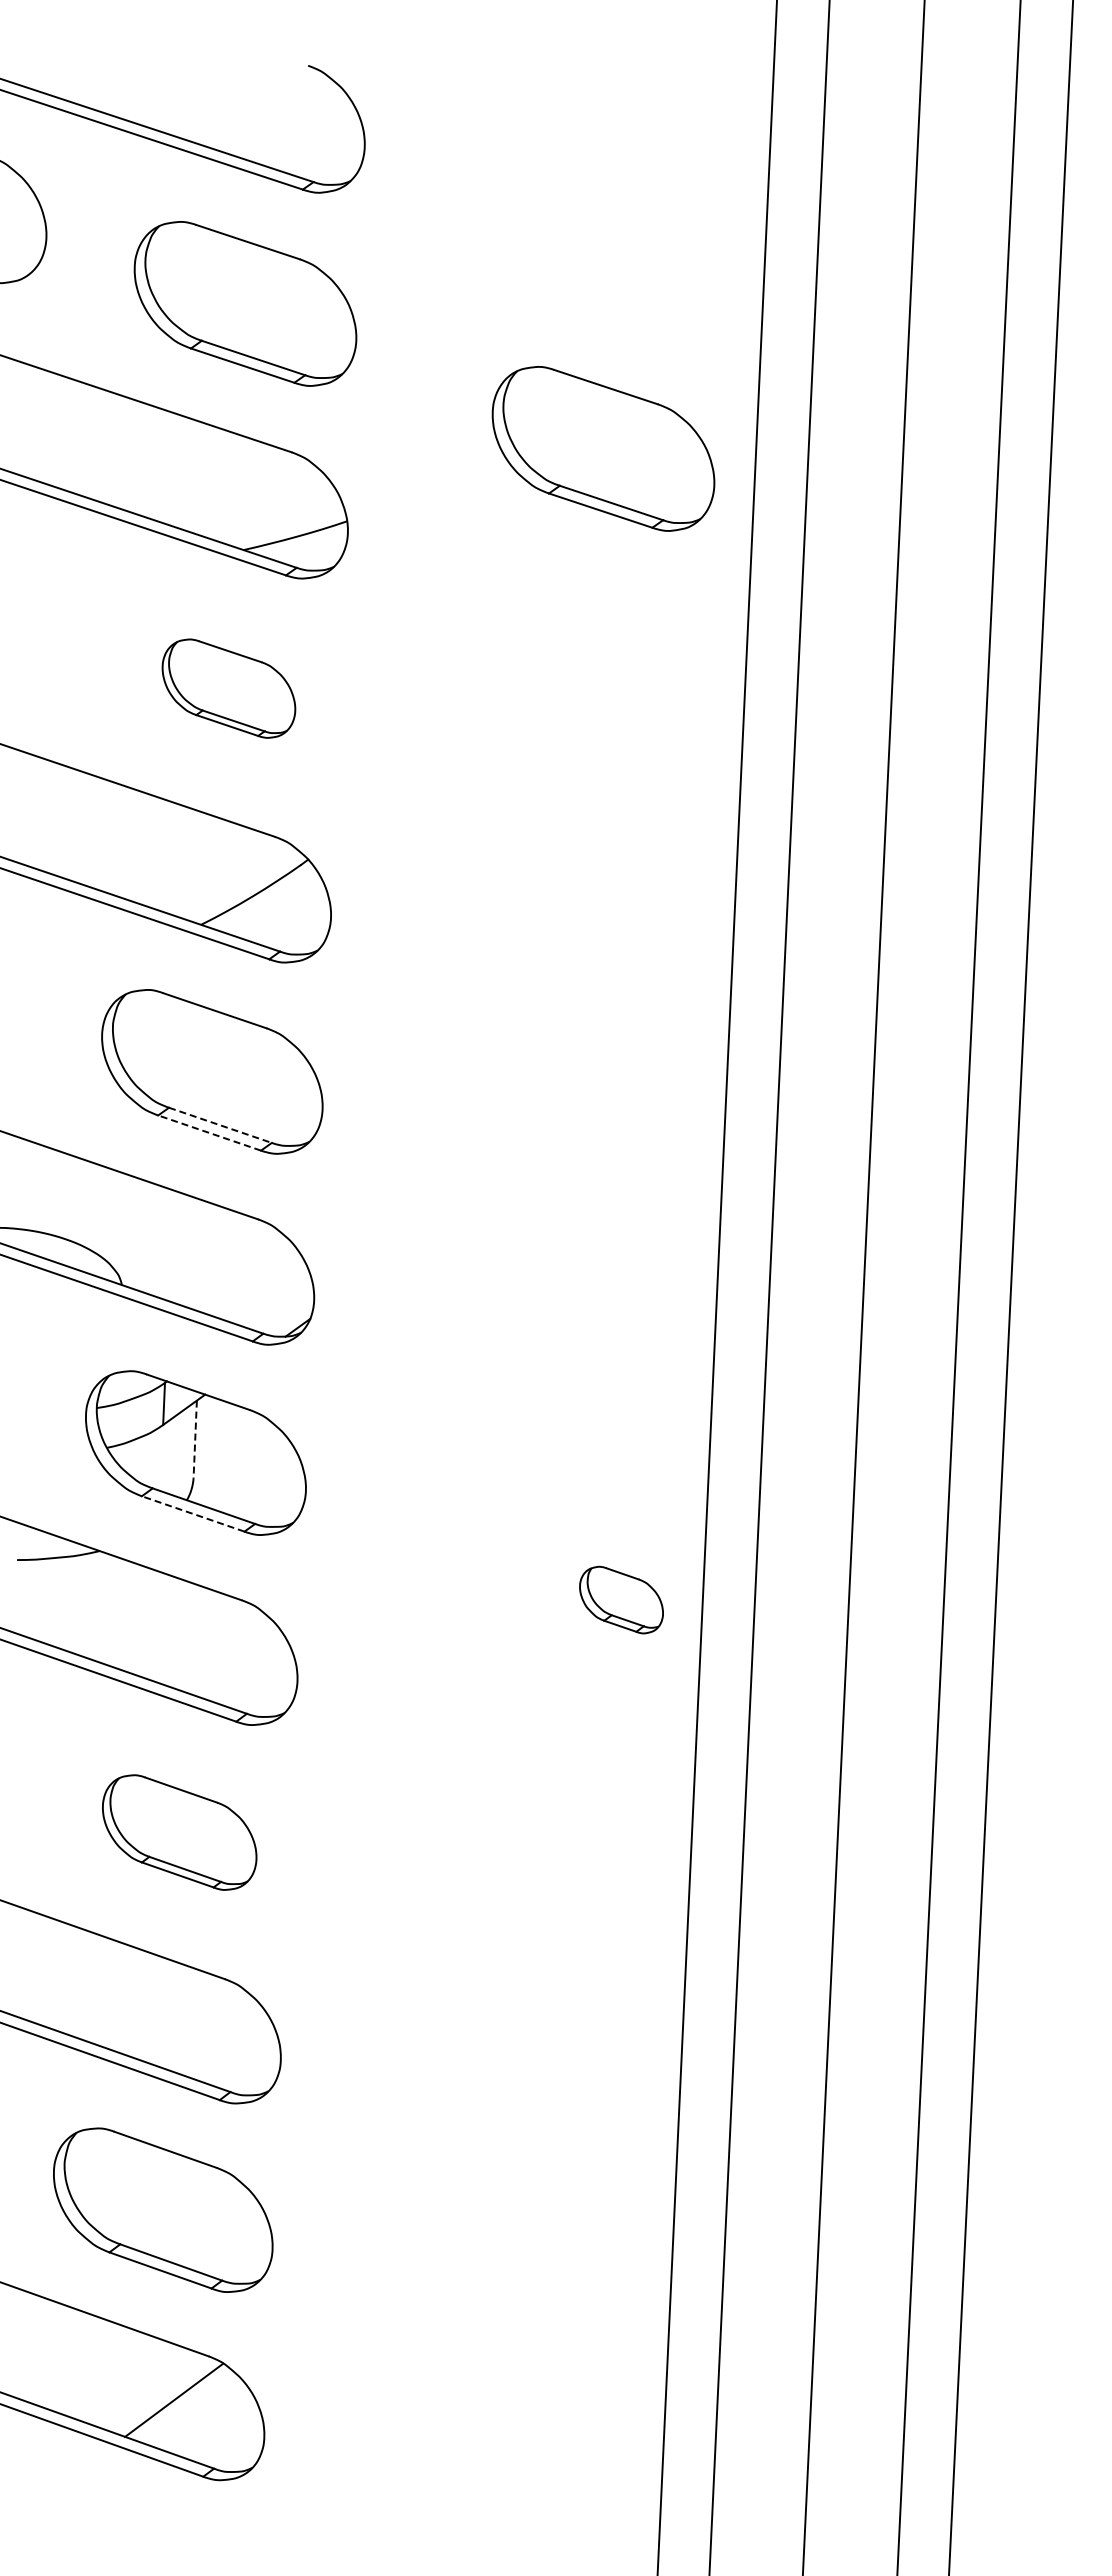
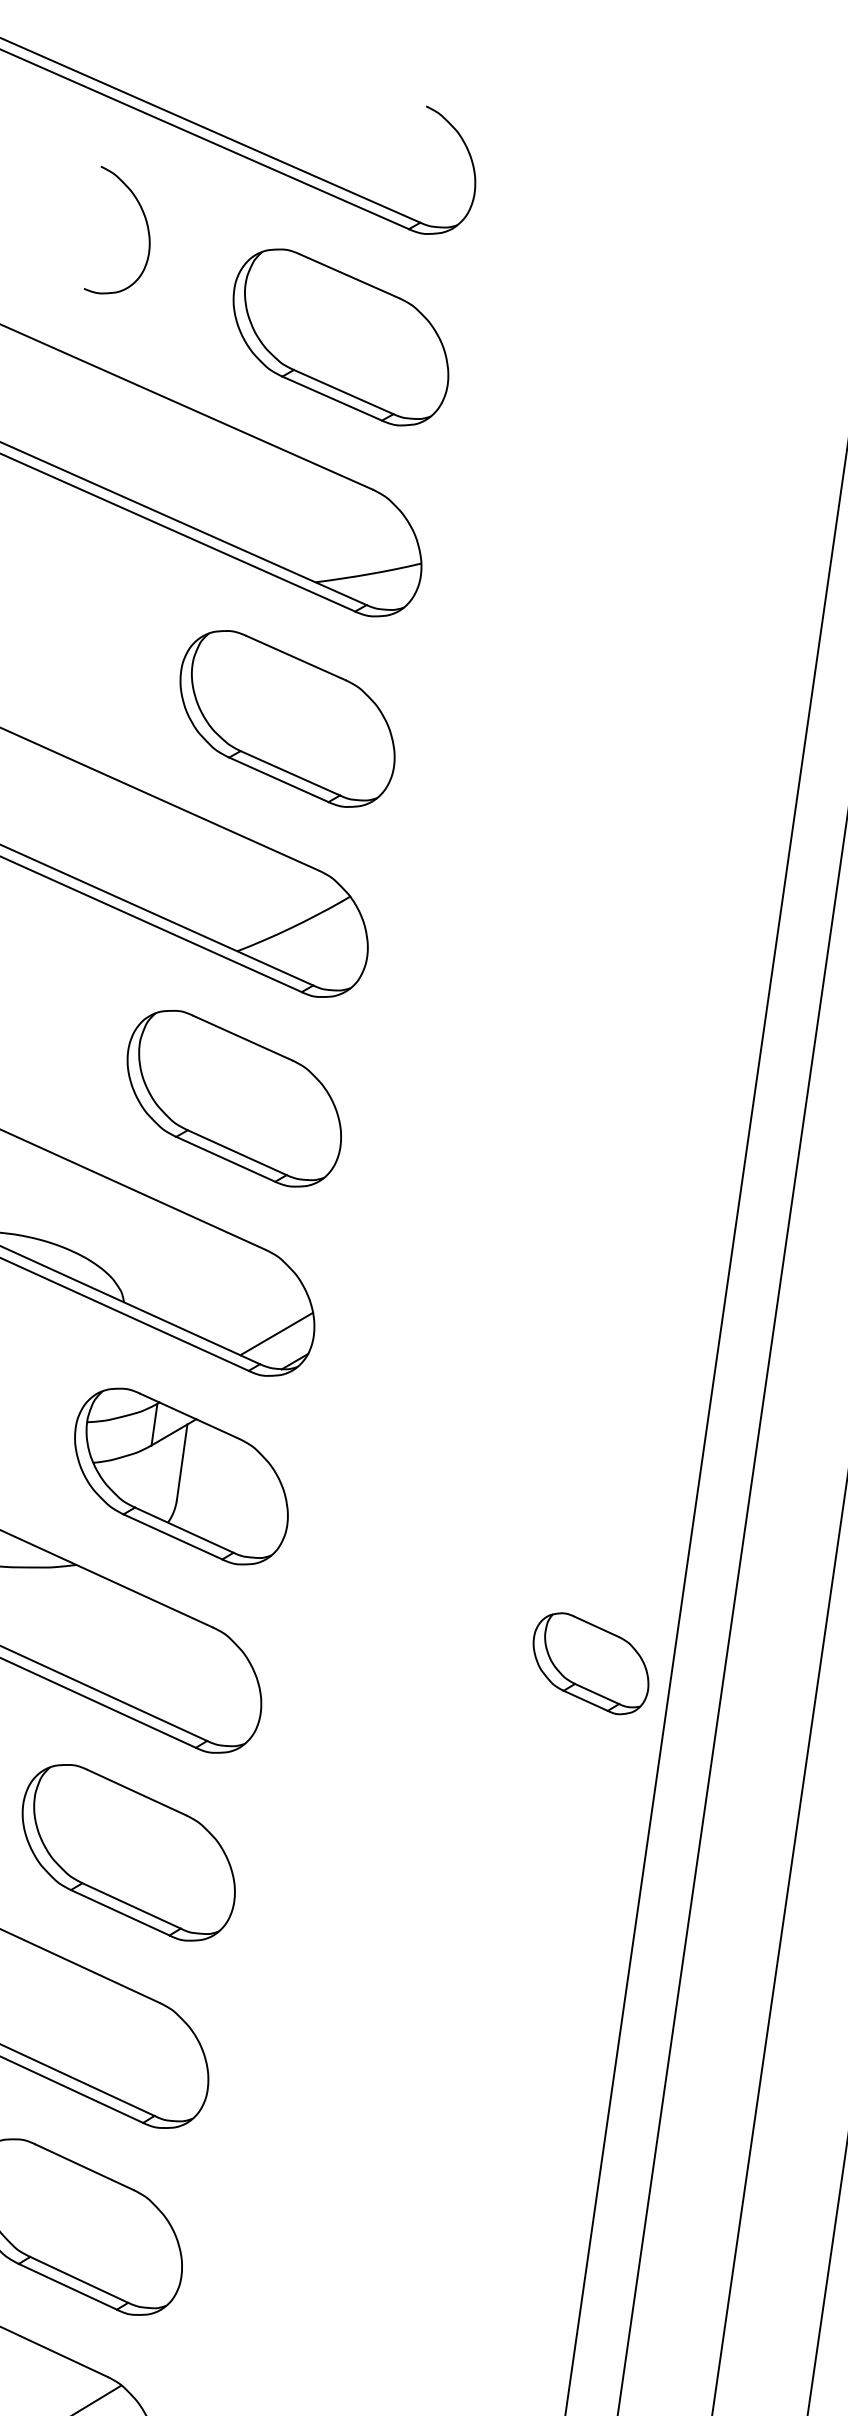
part: (603, 448) -> (683, 515), removed
part: (228, 688) -> (287, 718), size x1.67
line: (220, 1125) -> (237, 1152), dashed -> solid
line: (209, 1132) -> (225, 1158), dashed -> solid
line: (277, 1301) -> (277, 1333), added
line: (195, 1439) -> (182, 1463), dashed -> solid
line: (192, 1513) -> (172, 1536), dashed -> solid
part: (621, 1599) -> (591, 1663), size x1.43
part: (179, 1832) -> (128, 1852), size x1.43

